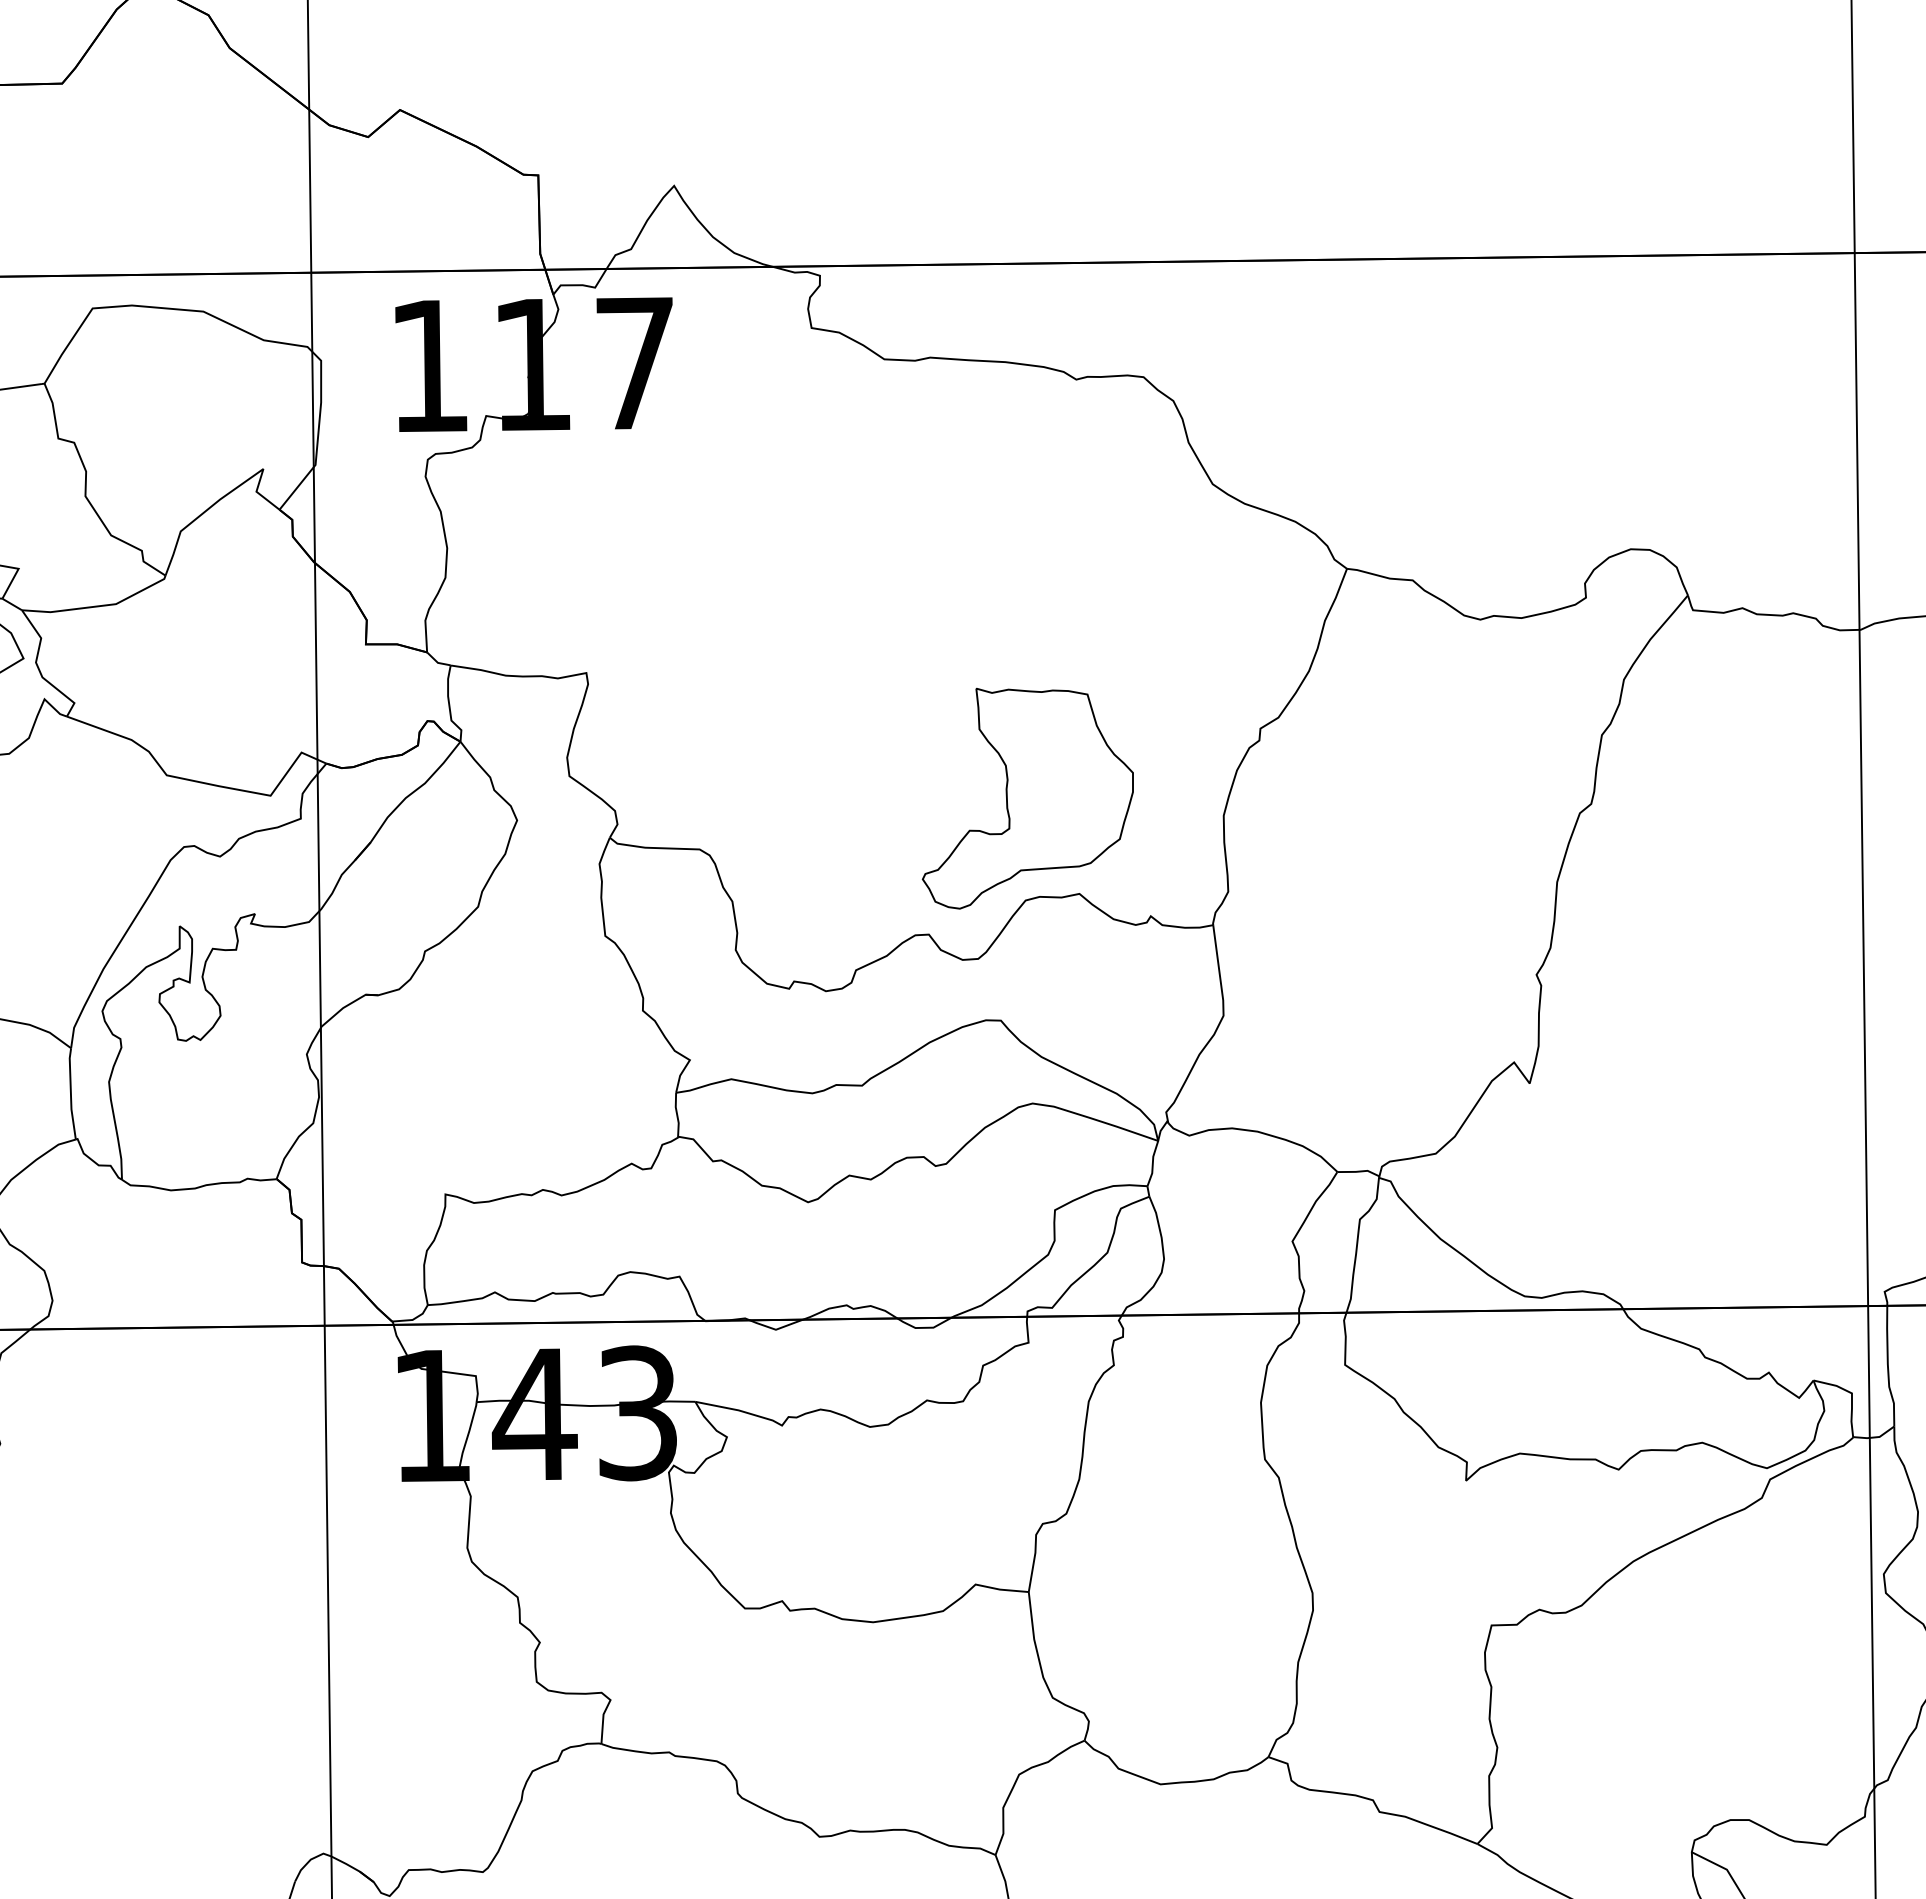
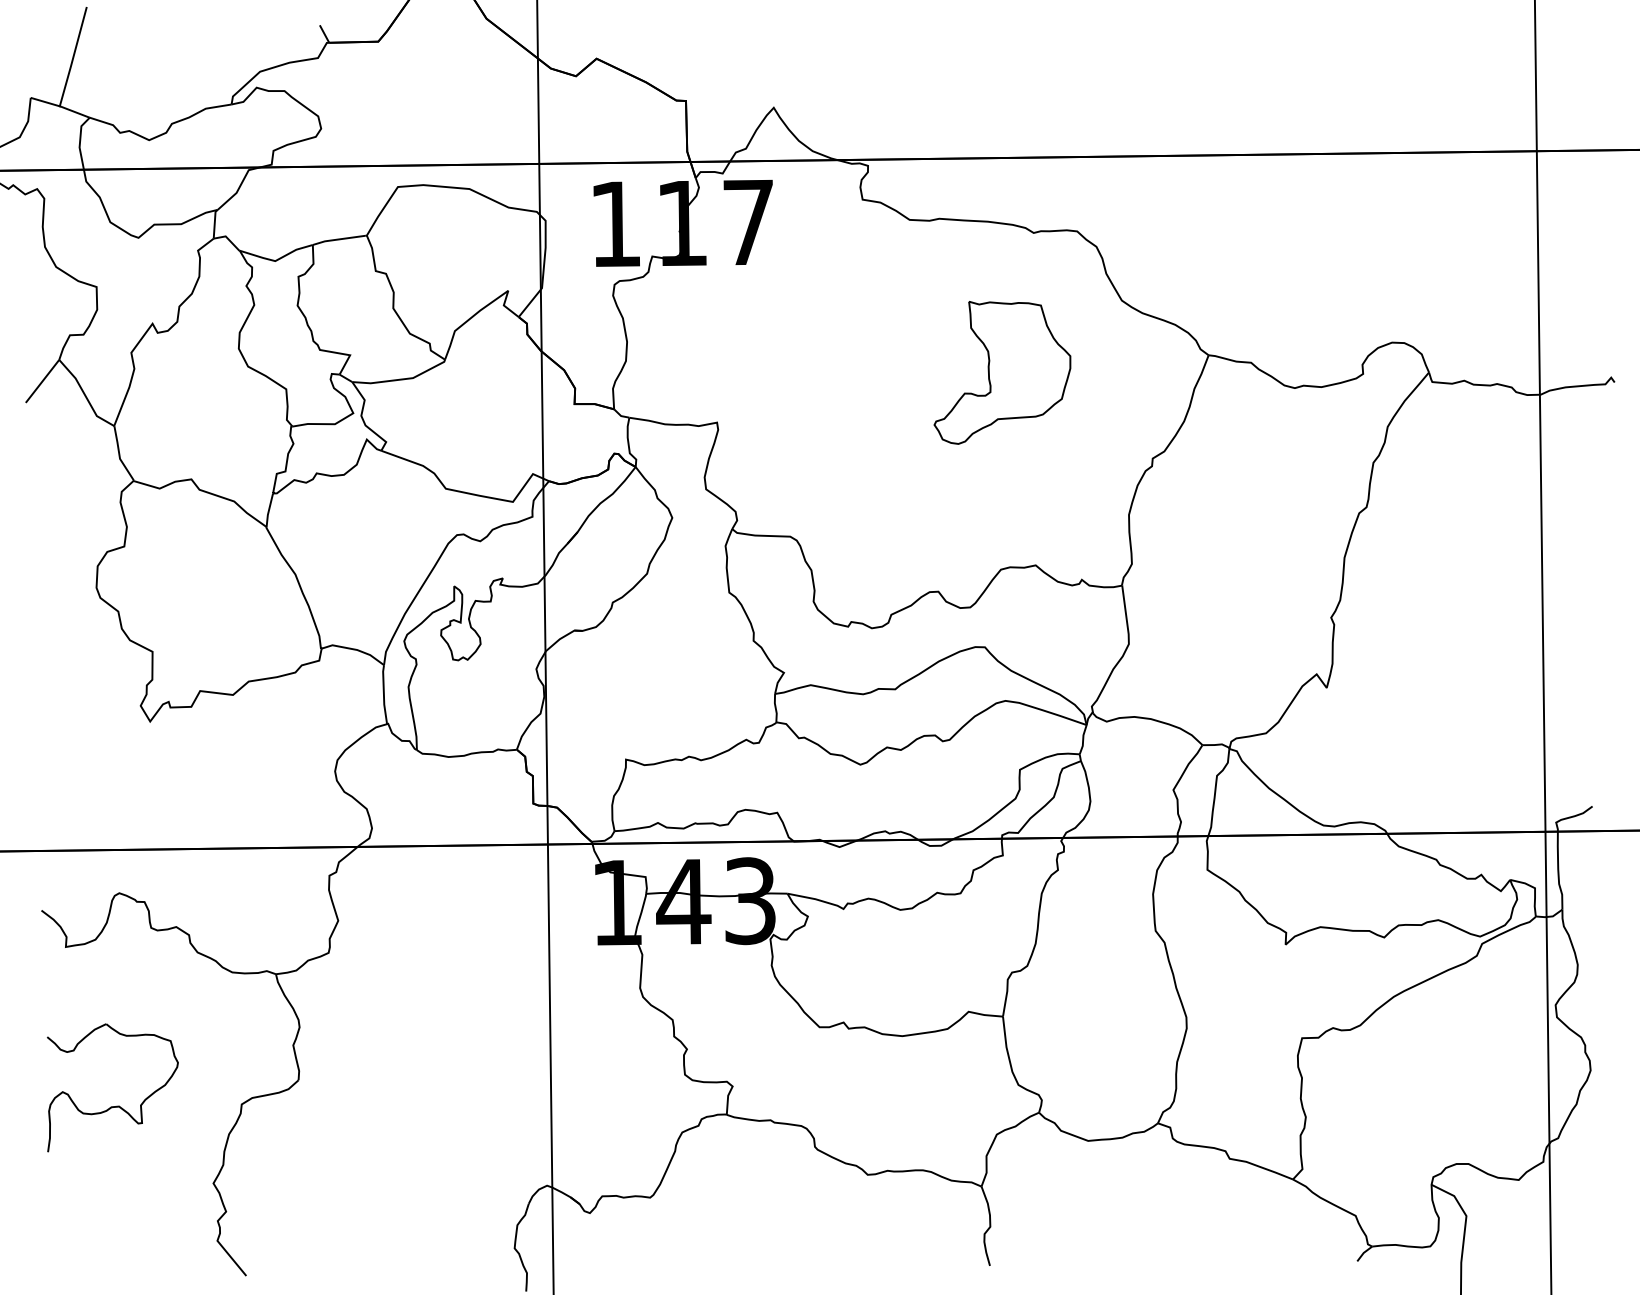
part: (1027, 798) -> (1002, 372), moved

